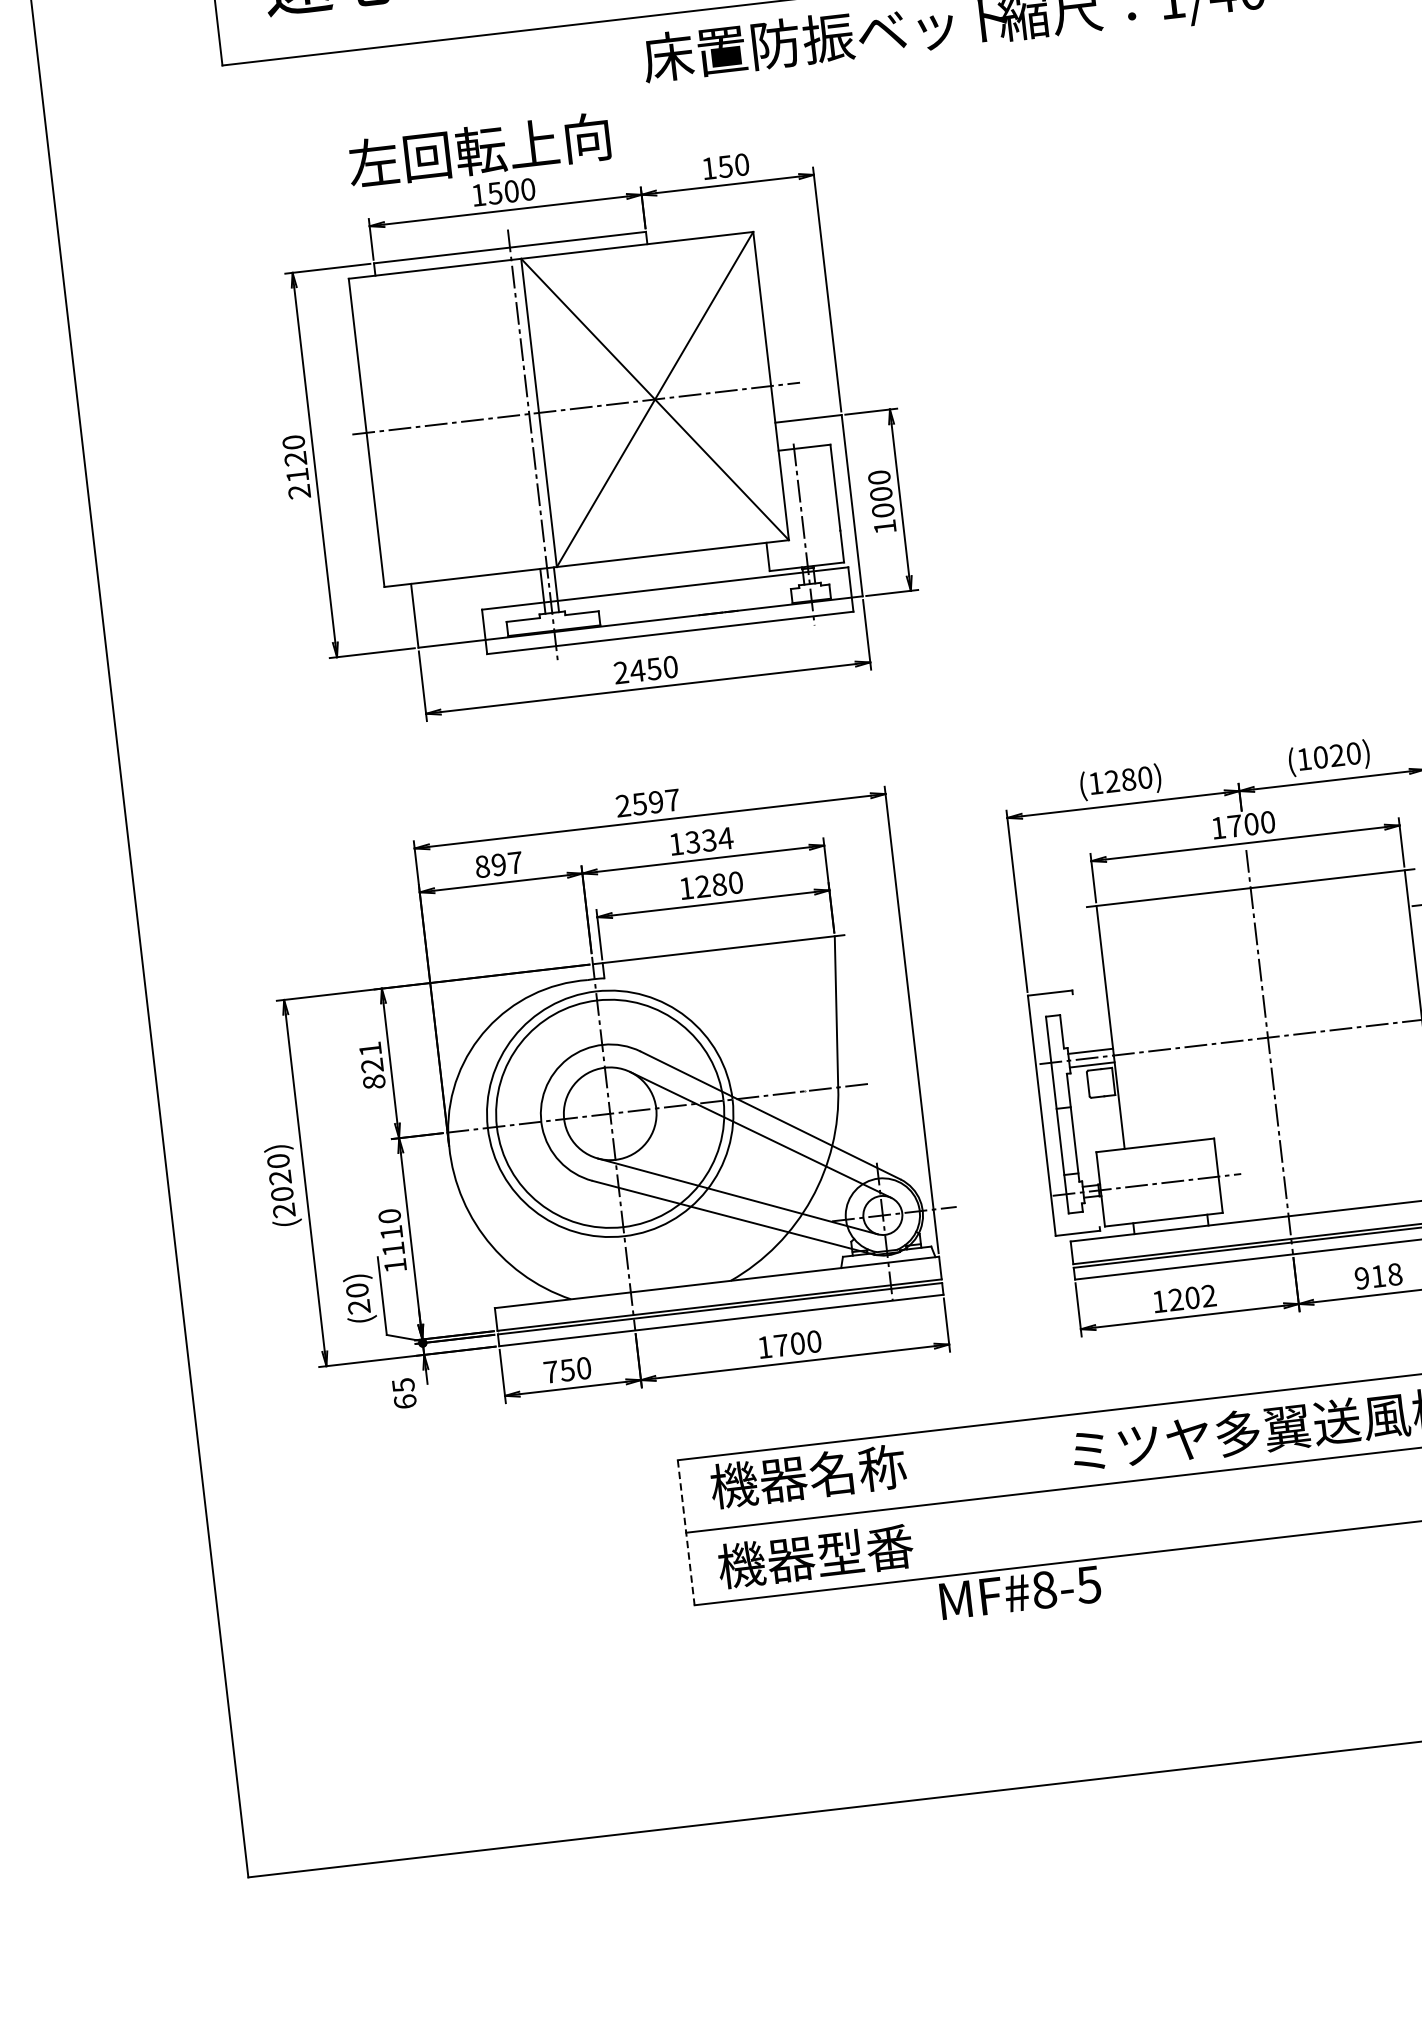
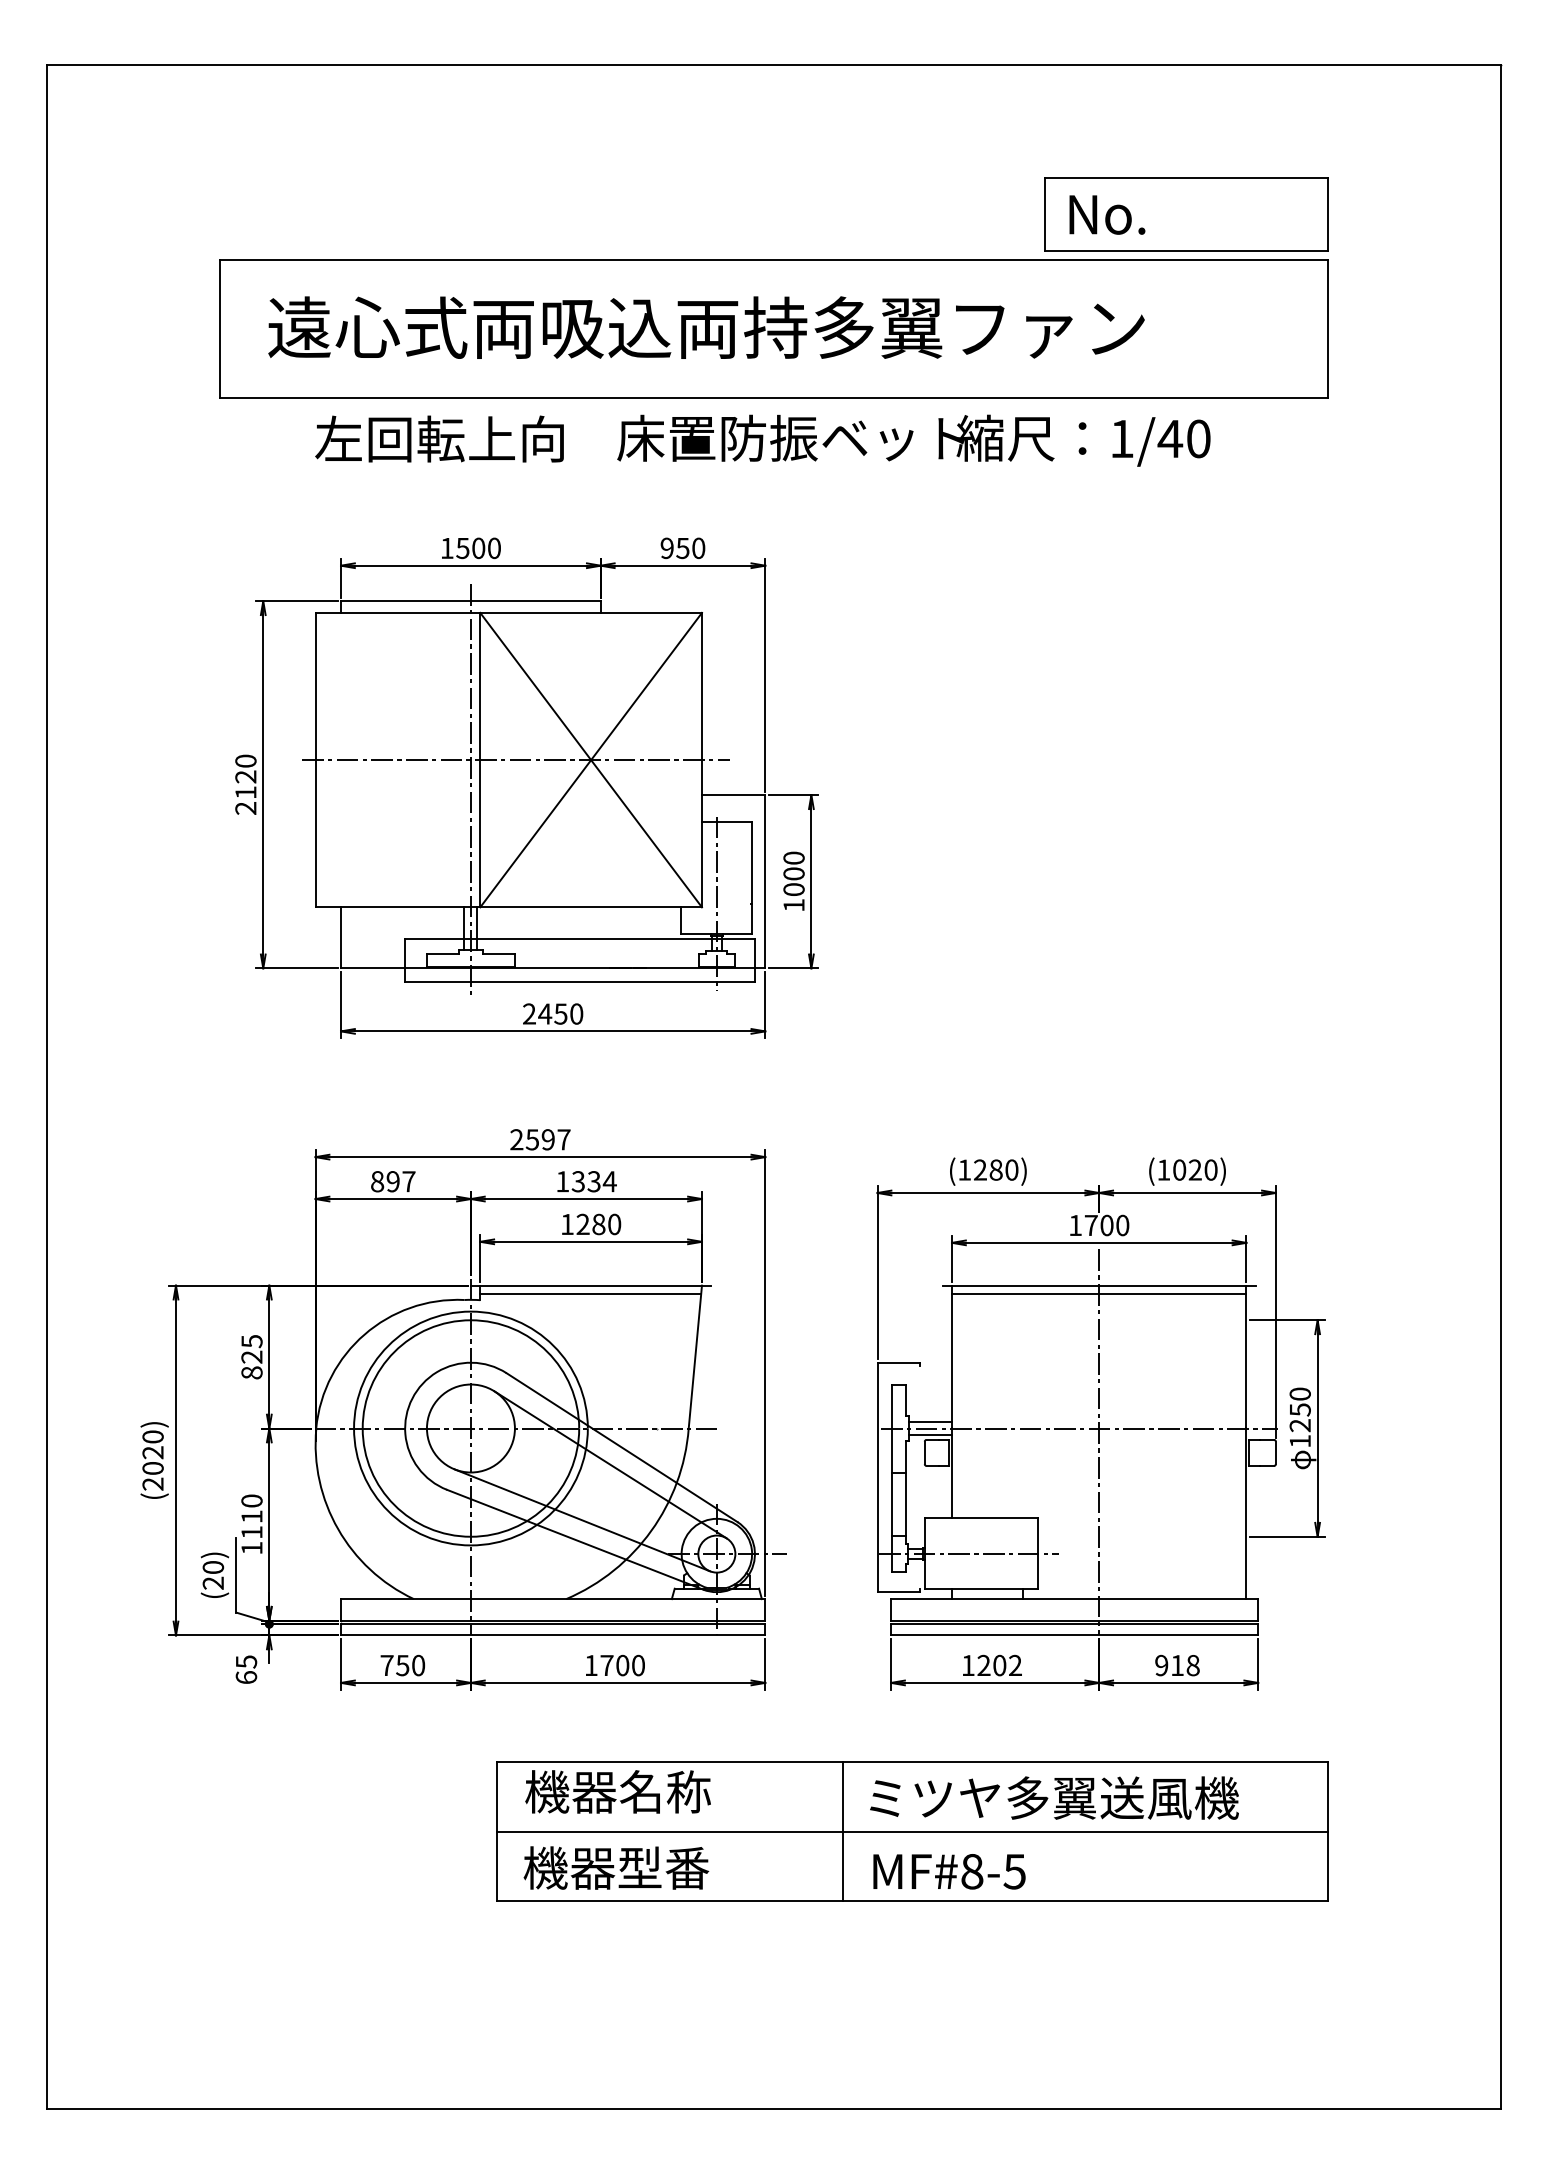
text: (479, 149) -> (439, 438), moved
text: (708, 168) -> (666, 548), 150 -> 950
line: (1252, 897) -> (1099, 1294), added
line: (719, 959) -> (590, 1294), added
text: (369, 1049) -> (251, 1341), 821 -> 825
line: (1049, 1490) -> (843, 1831), added
line: (685, 1533) -> (496, 1832), dashed -> solid
text: (1020, 1592) -> (949, 1871), moved

